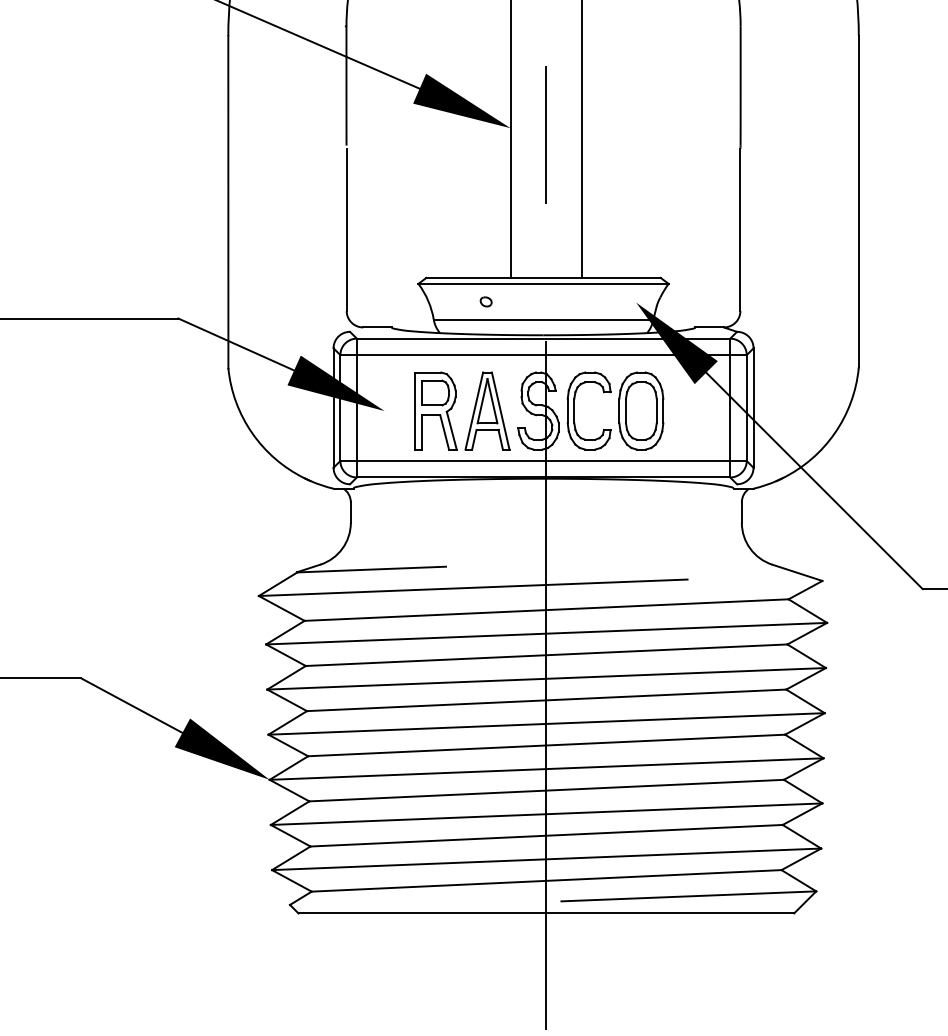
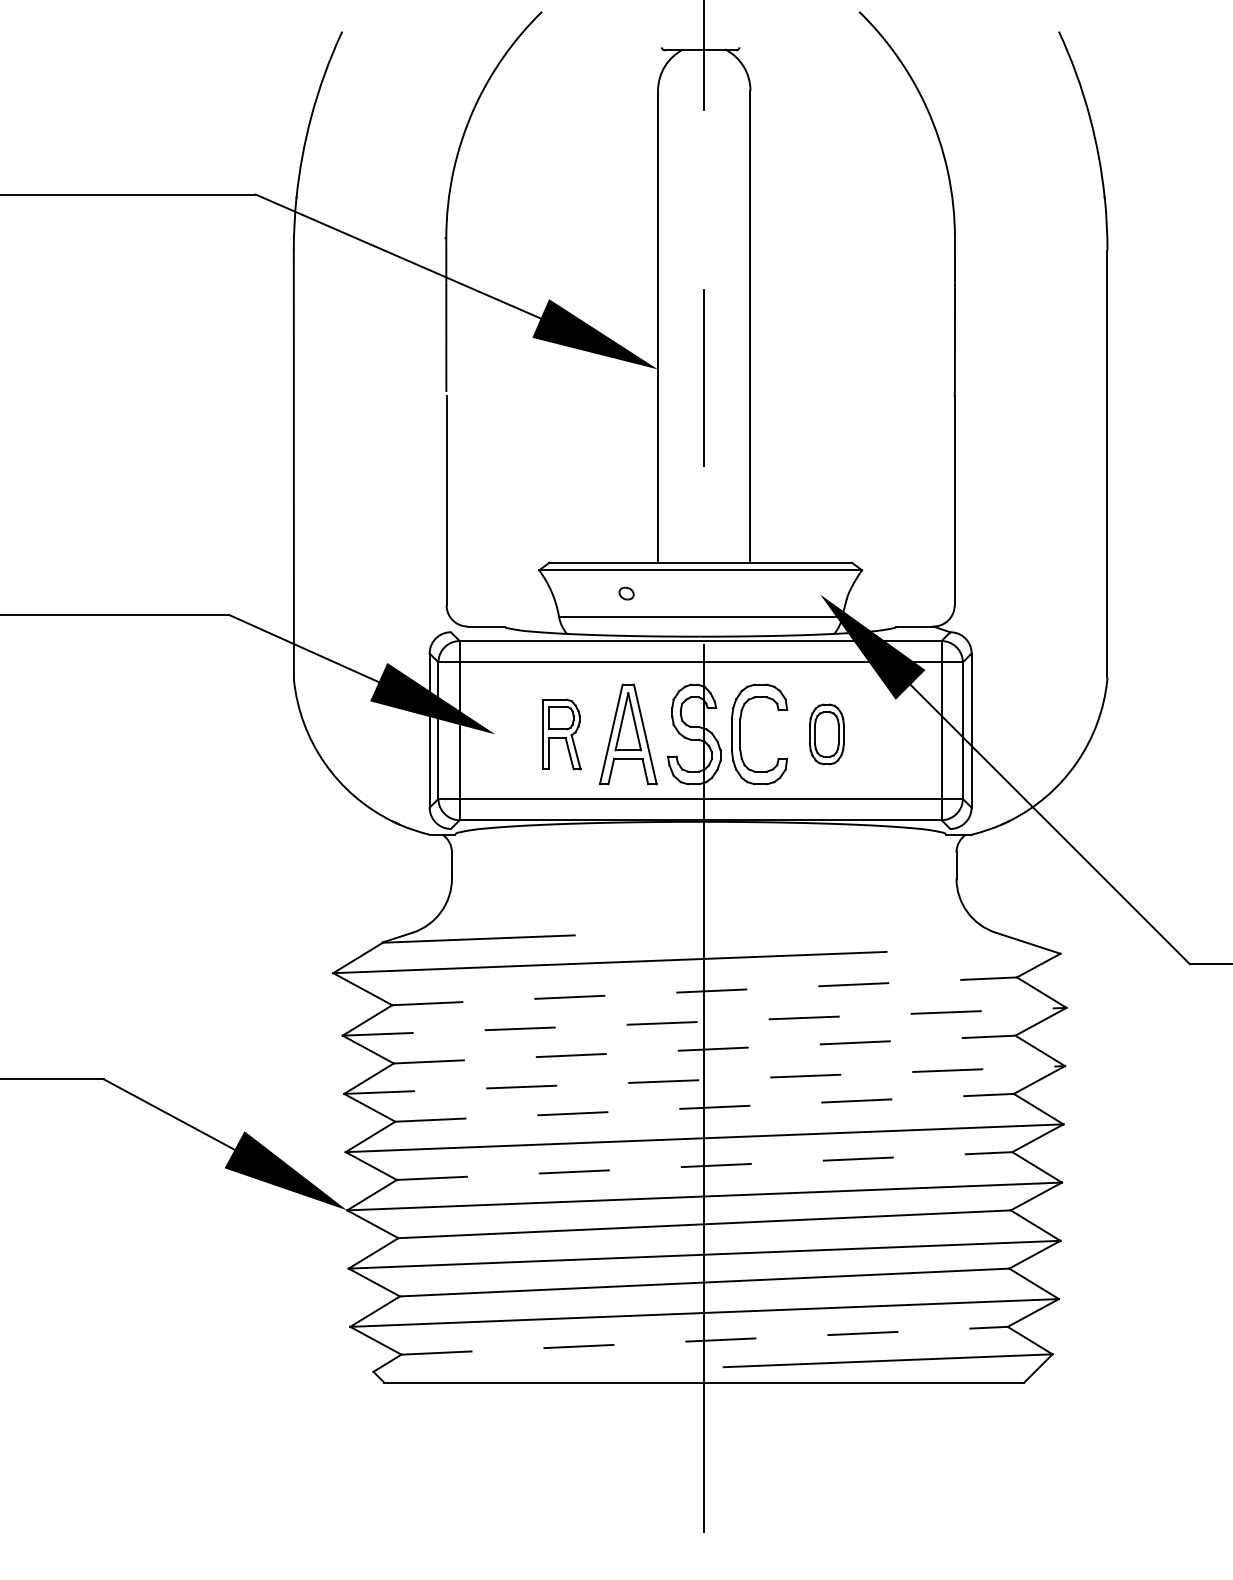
part: (435, 411) -> (561, 734), size x0.7
part: (641, 411) -> (826, 734), size x0.6
line: (546, 610) -> (704, 991), solid -> dashed
line: (547, 633) -> (705, 1021), solid -> dashed
line: (547, 655) -> (705, 1049), solid -> dashed
line: (546, 679) -> (704, 1080), solid -> dashed
line: (546, 700) -> (704, 1107), solid -> dashed
line: (547, 745) -> (705, 1166), solid -> dashed
line: (547, 880) -> (705, 1340), solid -> dashed

